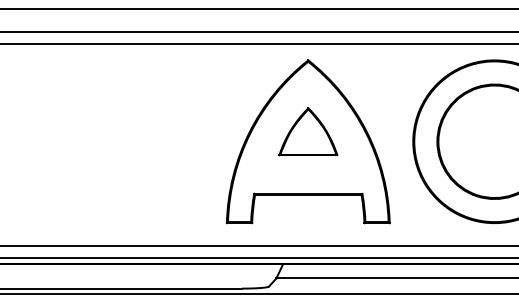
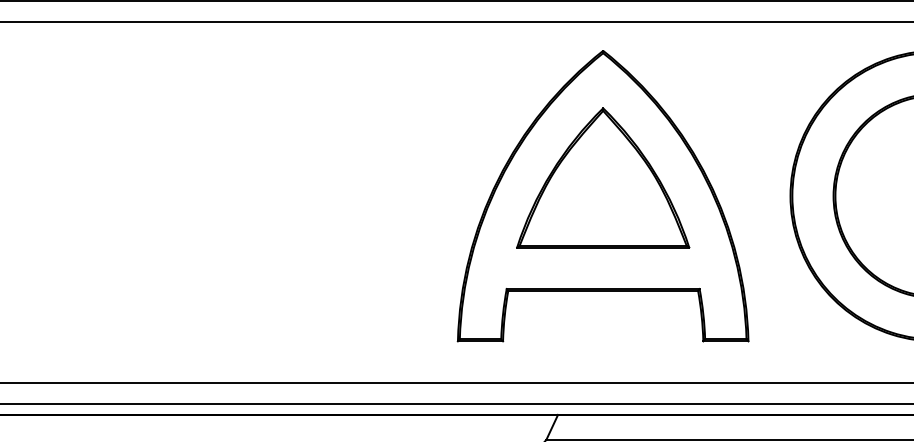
part: (308, 131) -> (603, 177), size x1.67

